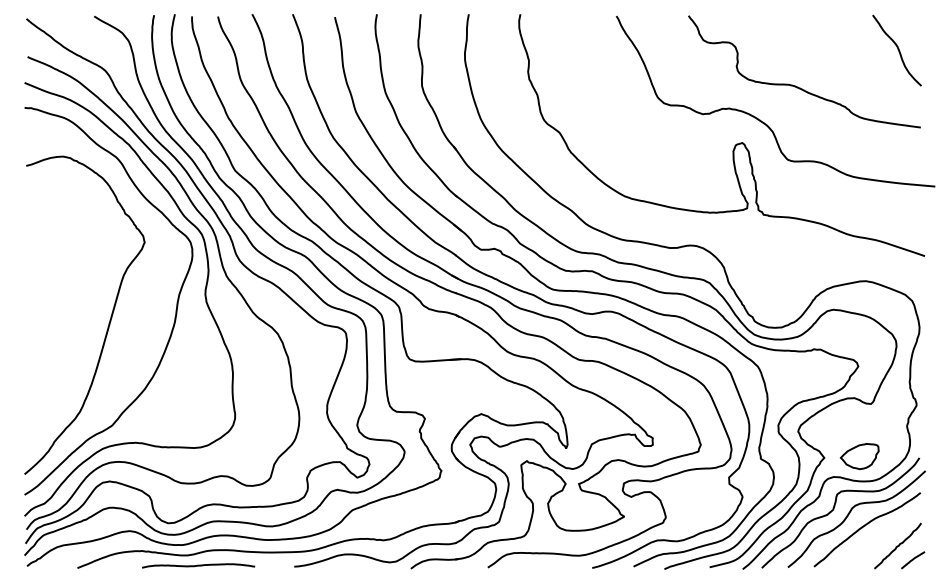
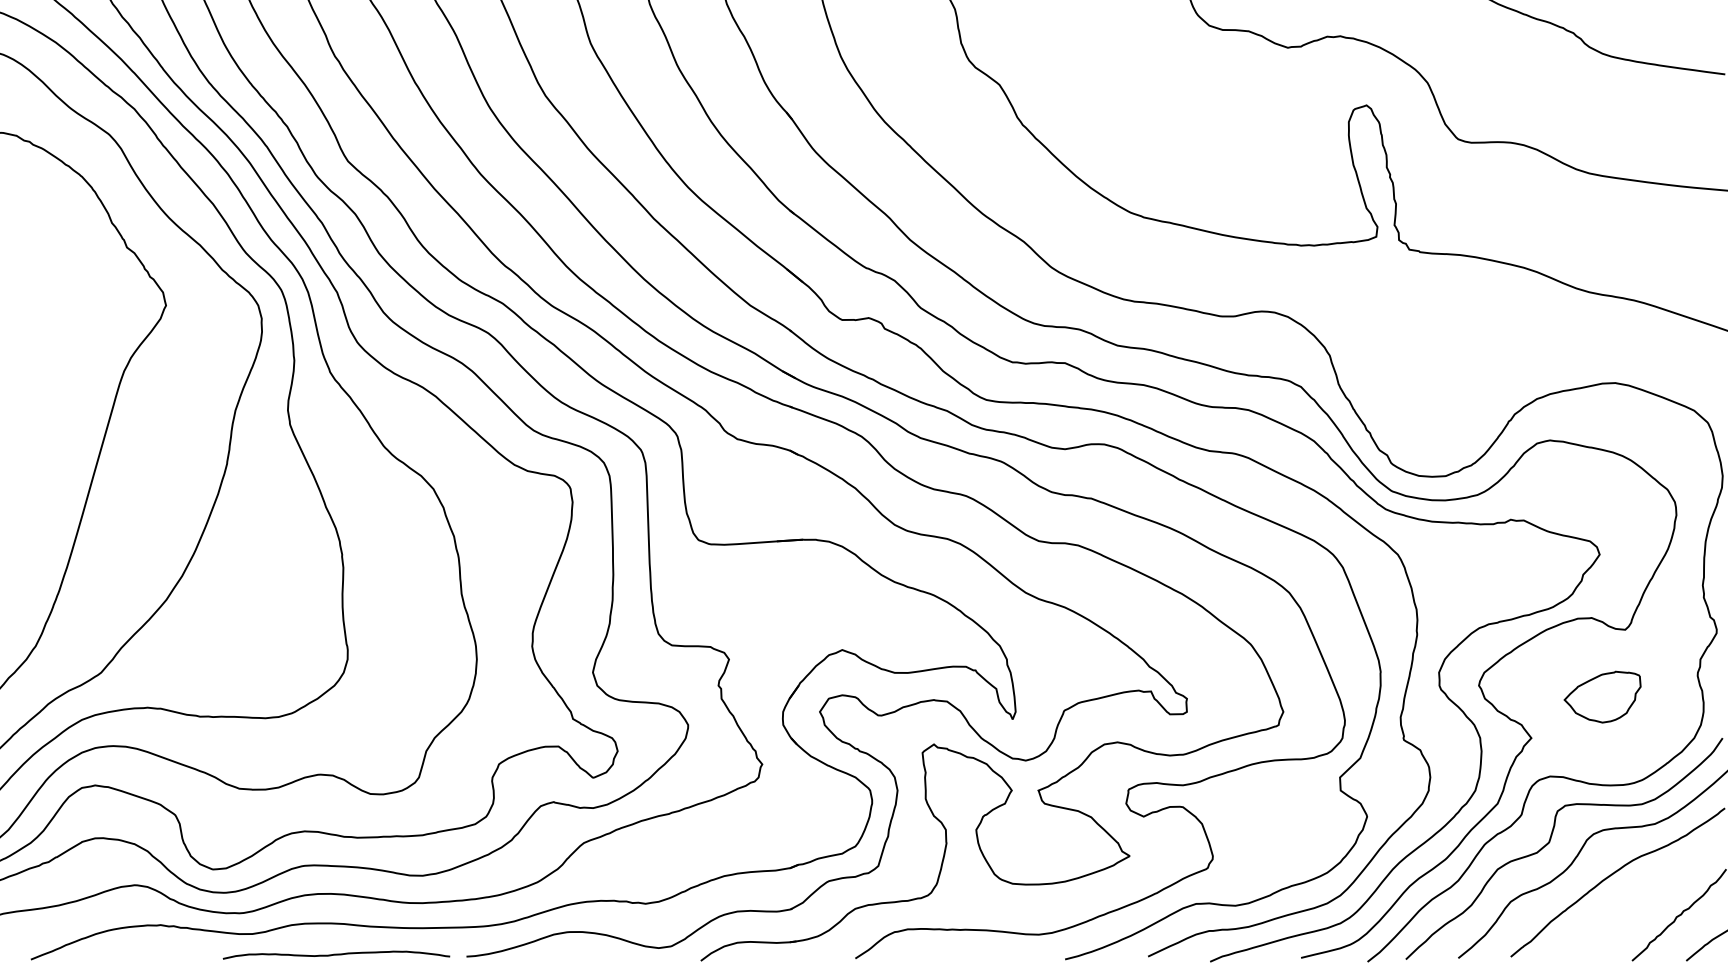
part: (859, 456) -> (1602, 697), moved
curve: (198, 565) -> (336, 954), moved

